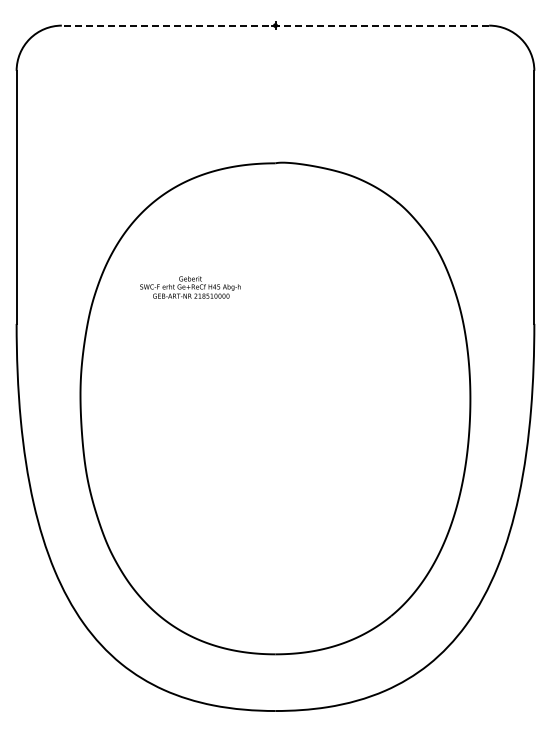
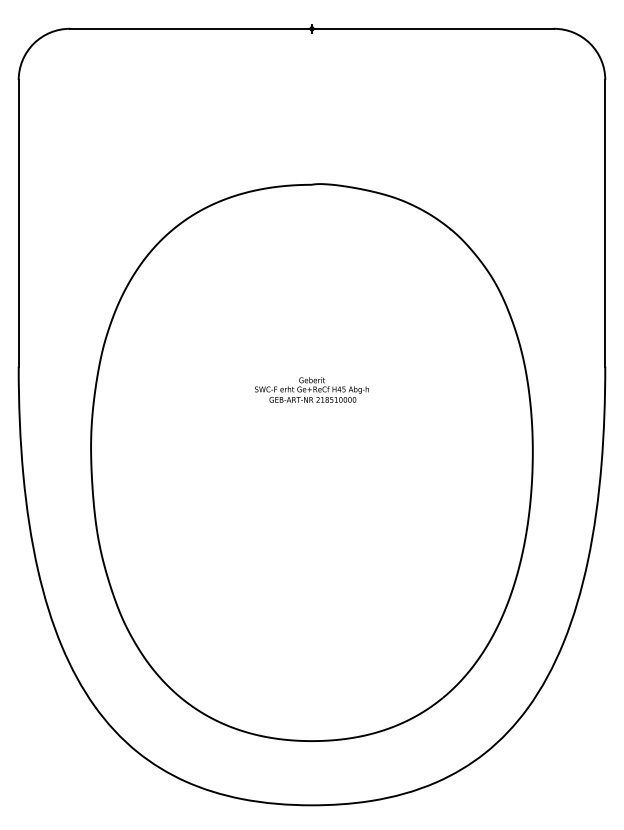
line: (275, 25) -> (312, 28), dashed -> solid
text: (190, 287) -> (312, 390), moved

